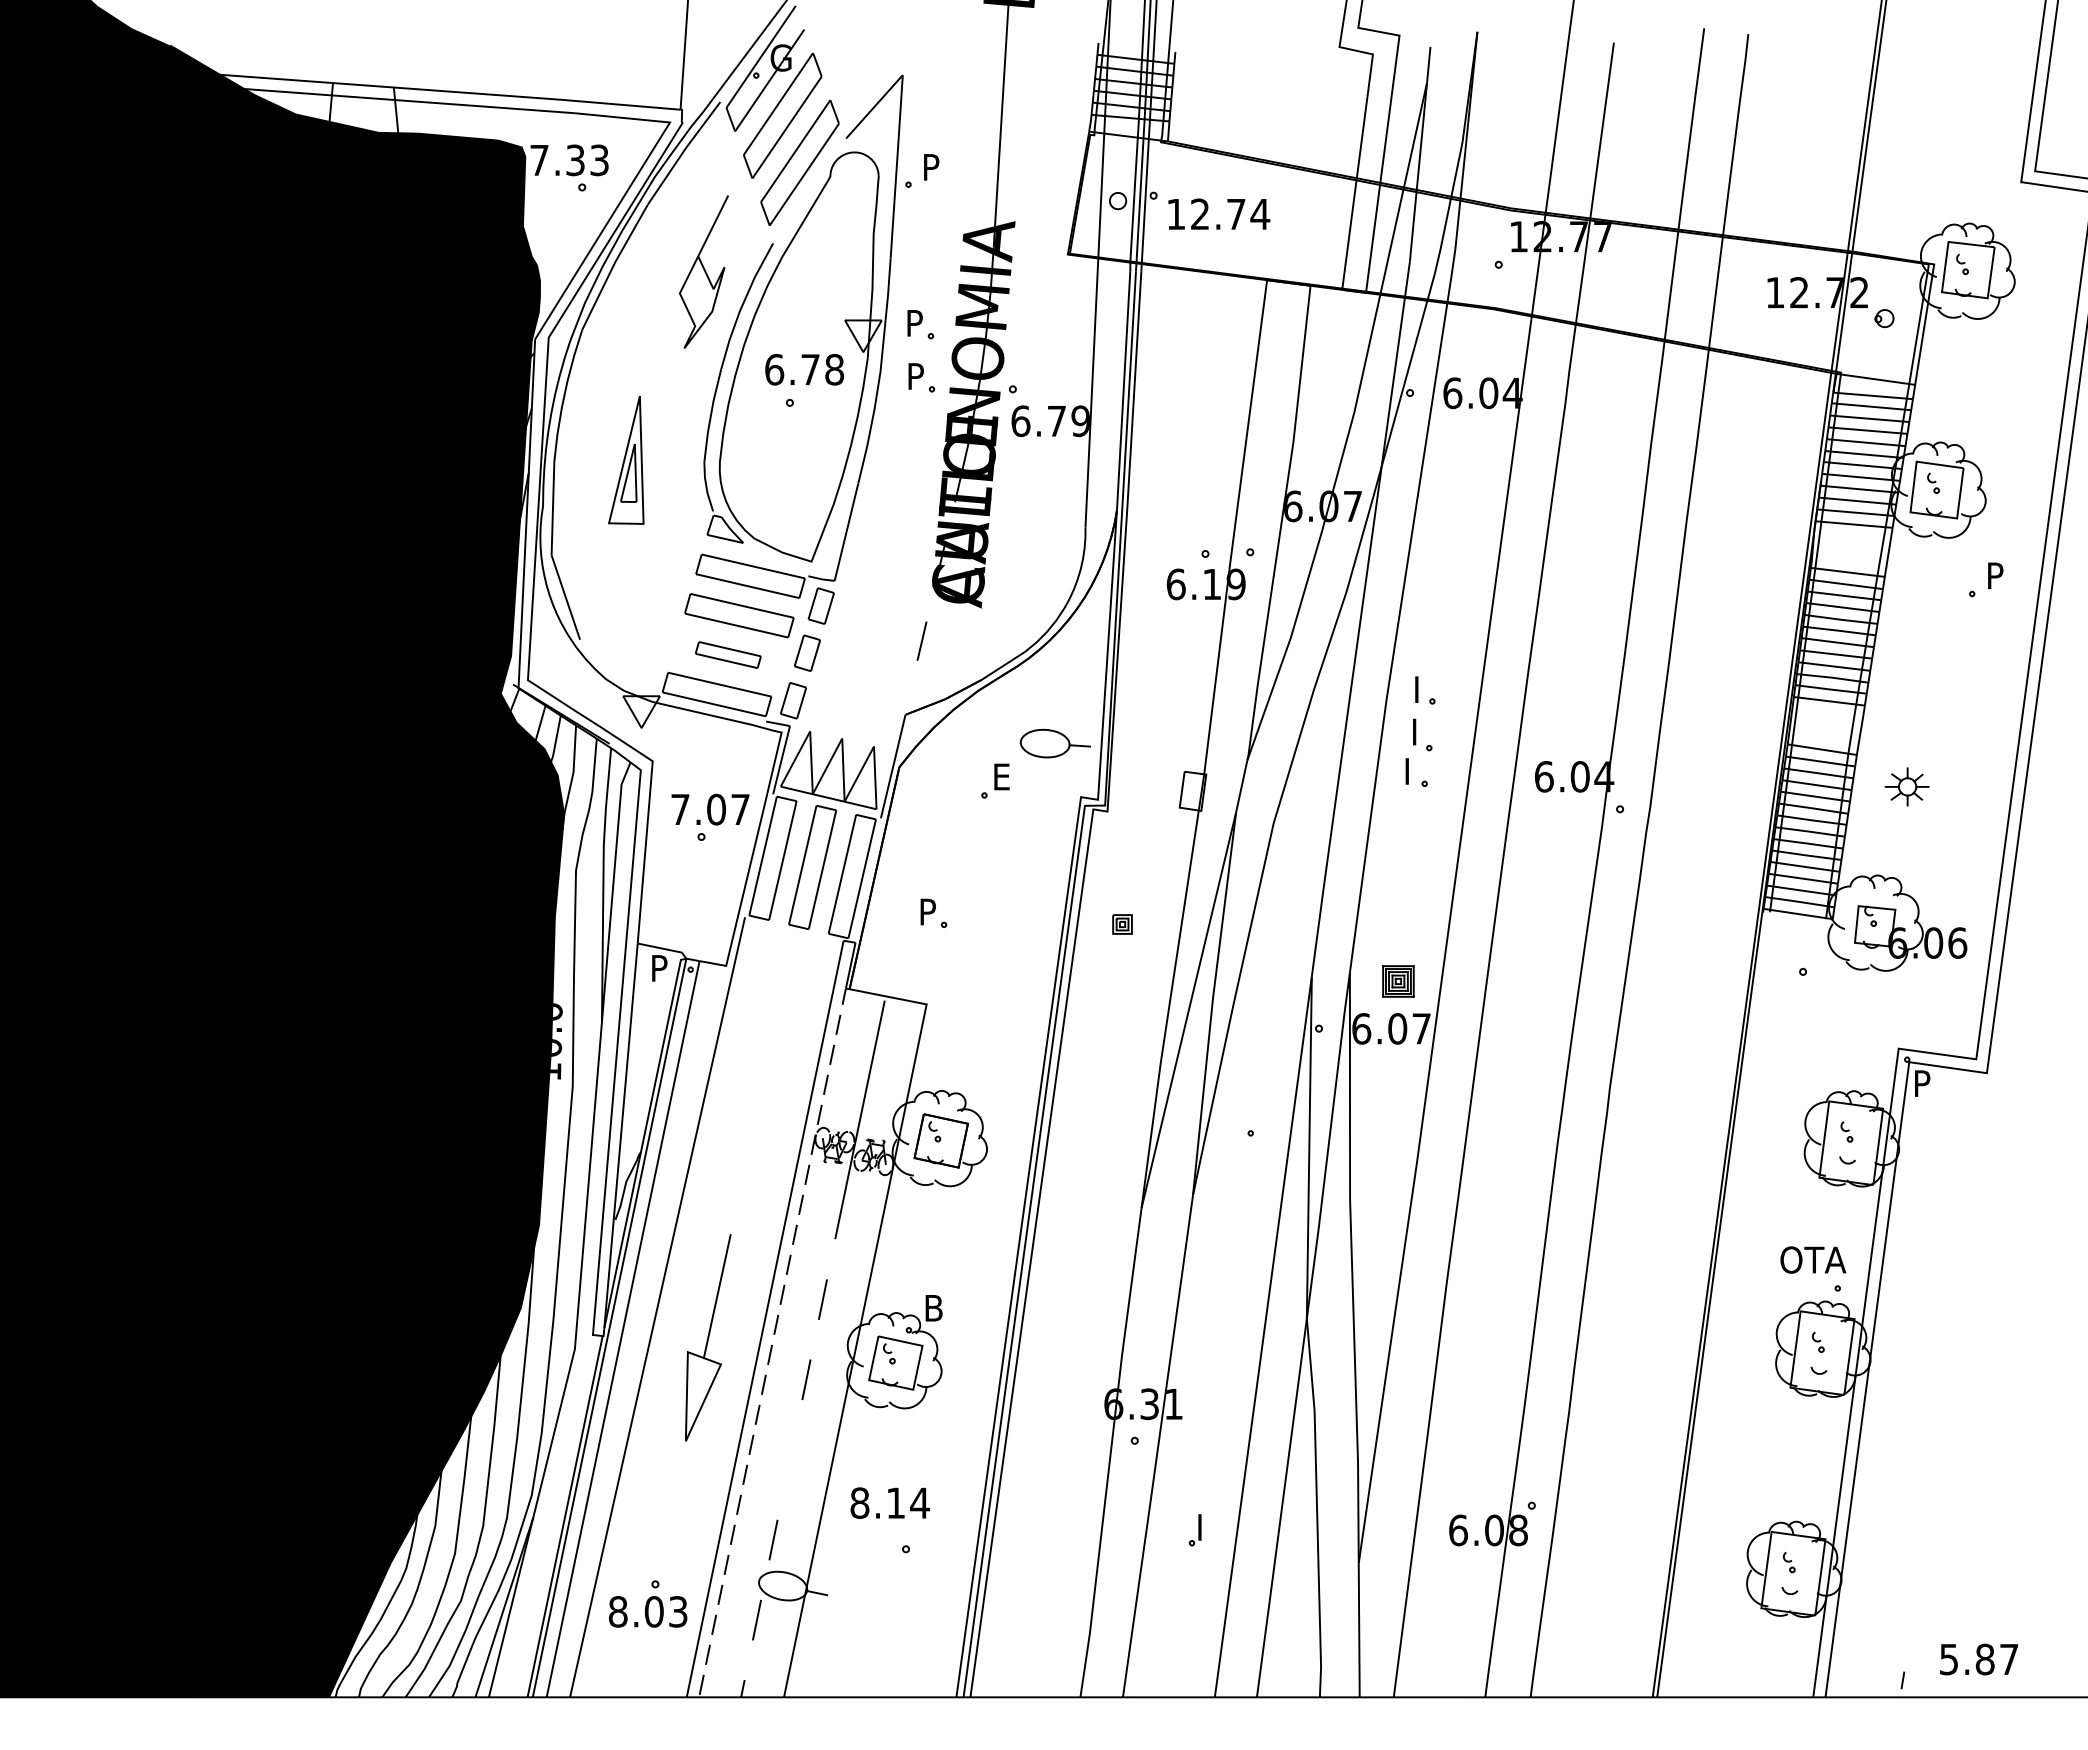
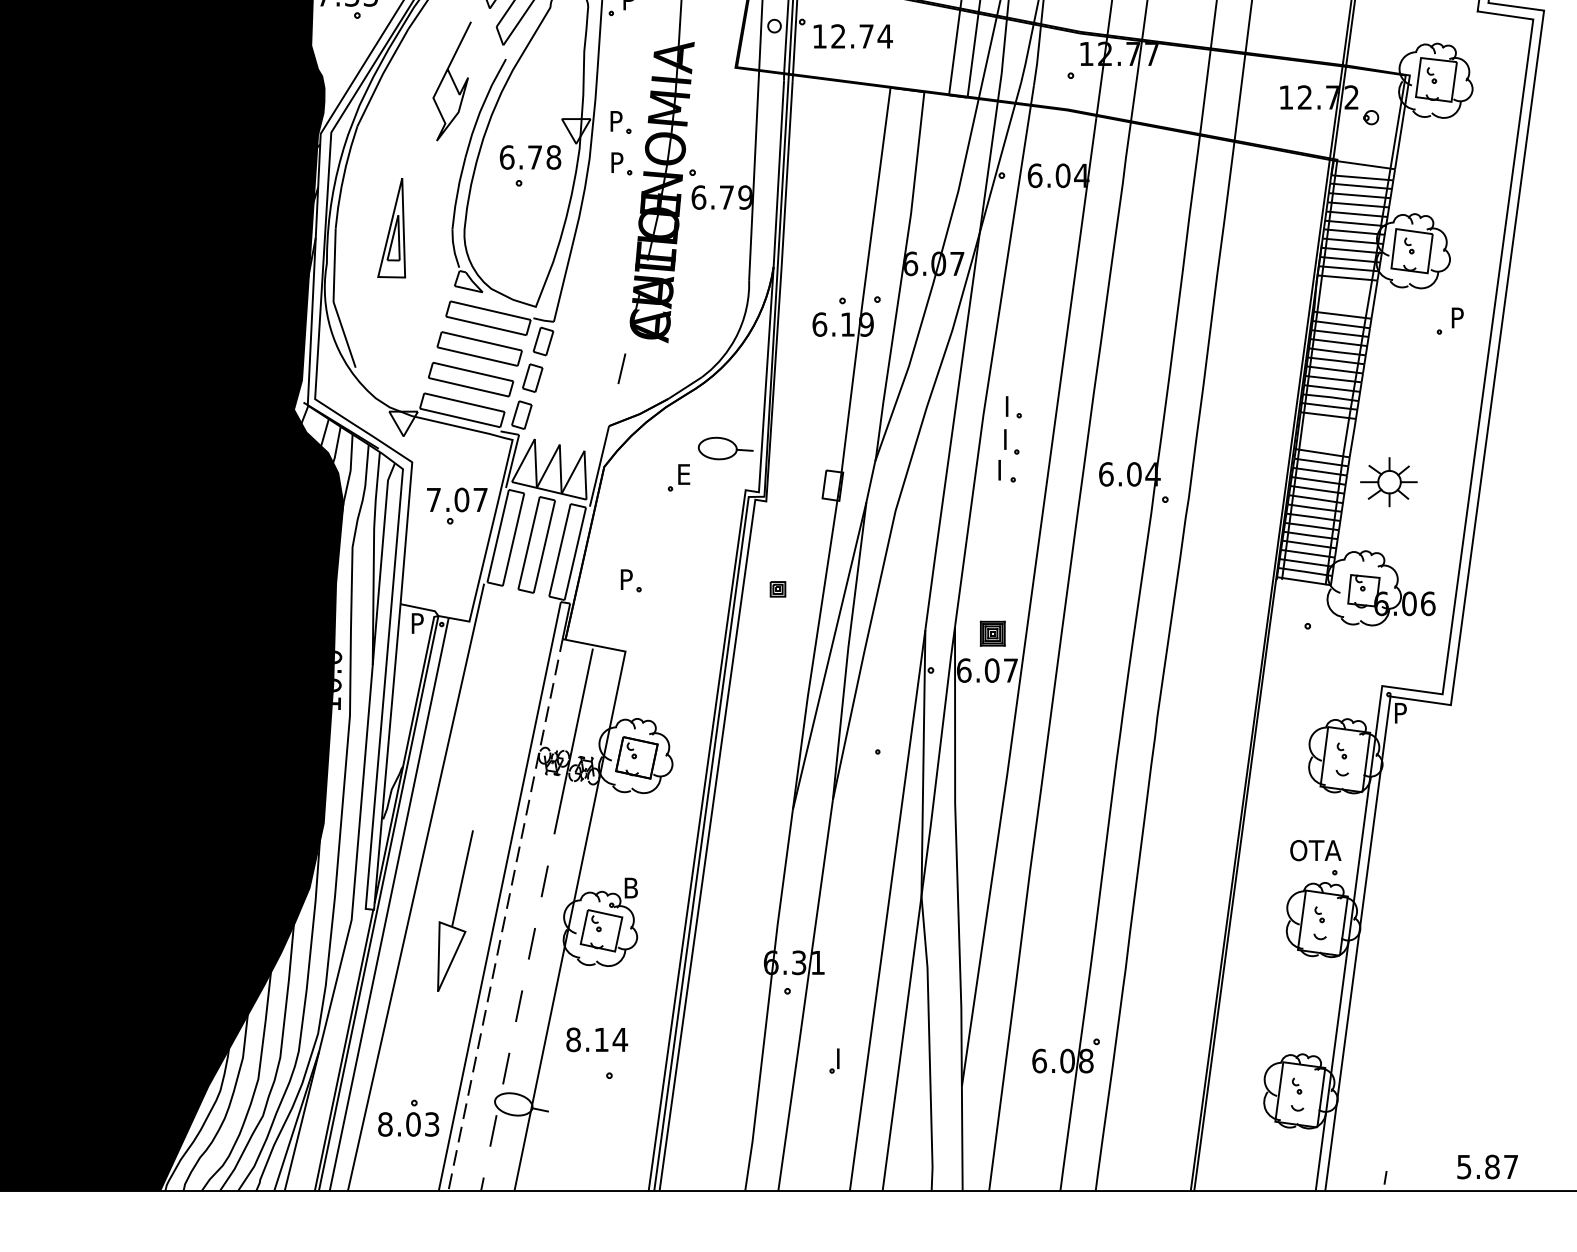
part: (728, 654) -> (471, 379), size x1.67
part: (1906, 786) -> (1388, 481), size x1.67
line: (789, 1459) -> (518, 1005), added
text: (1979, 1659) -> (1487, 1167), moved

